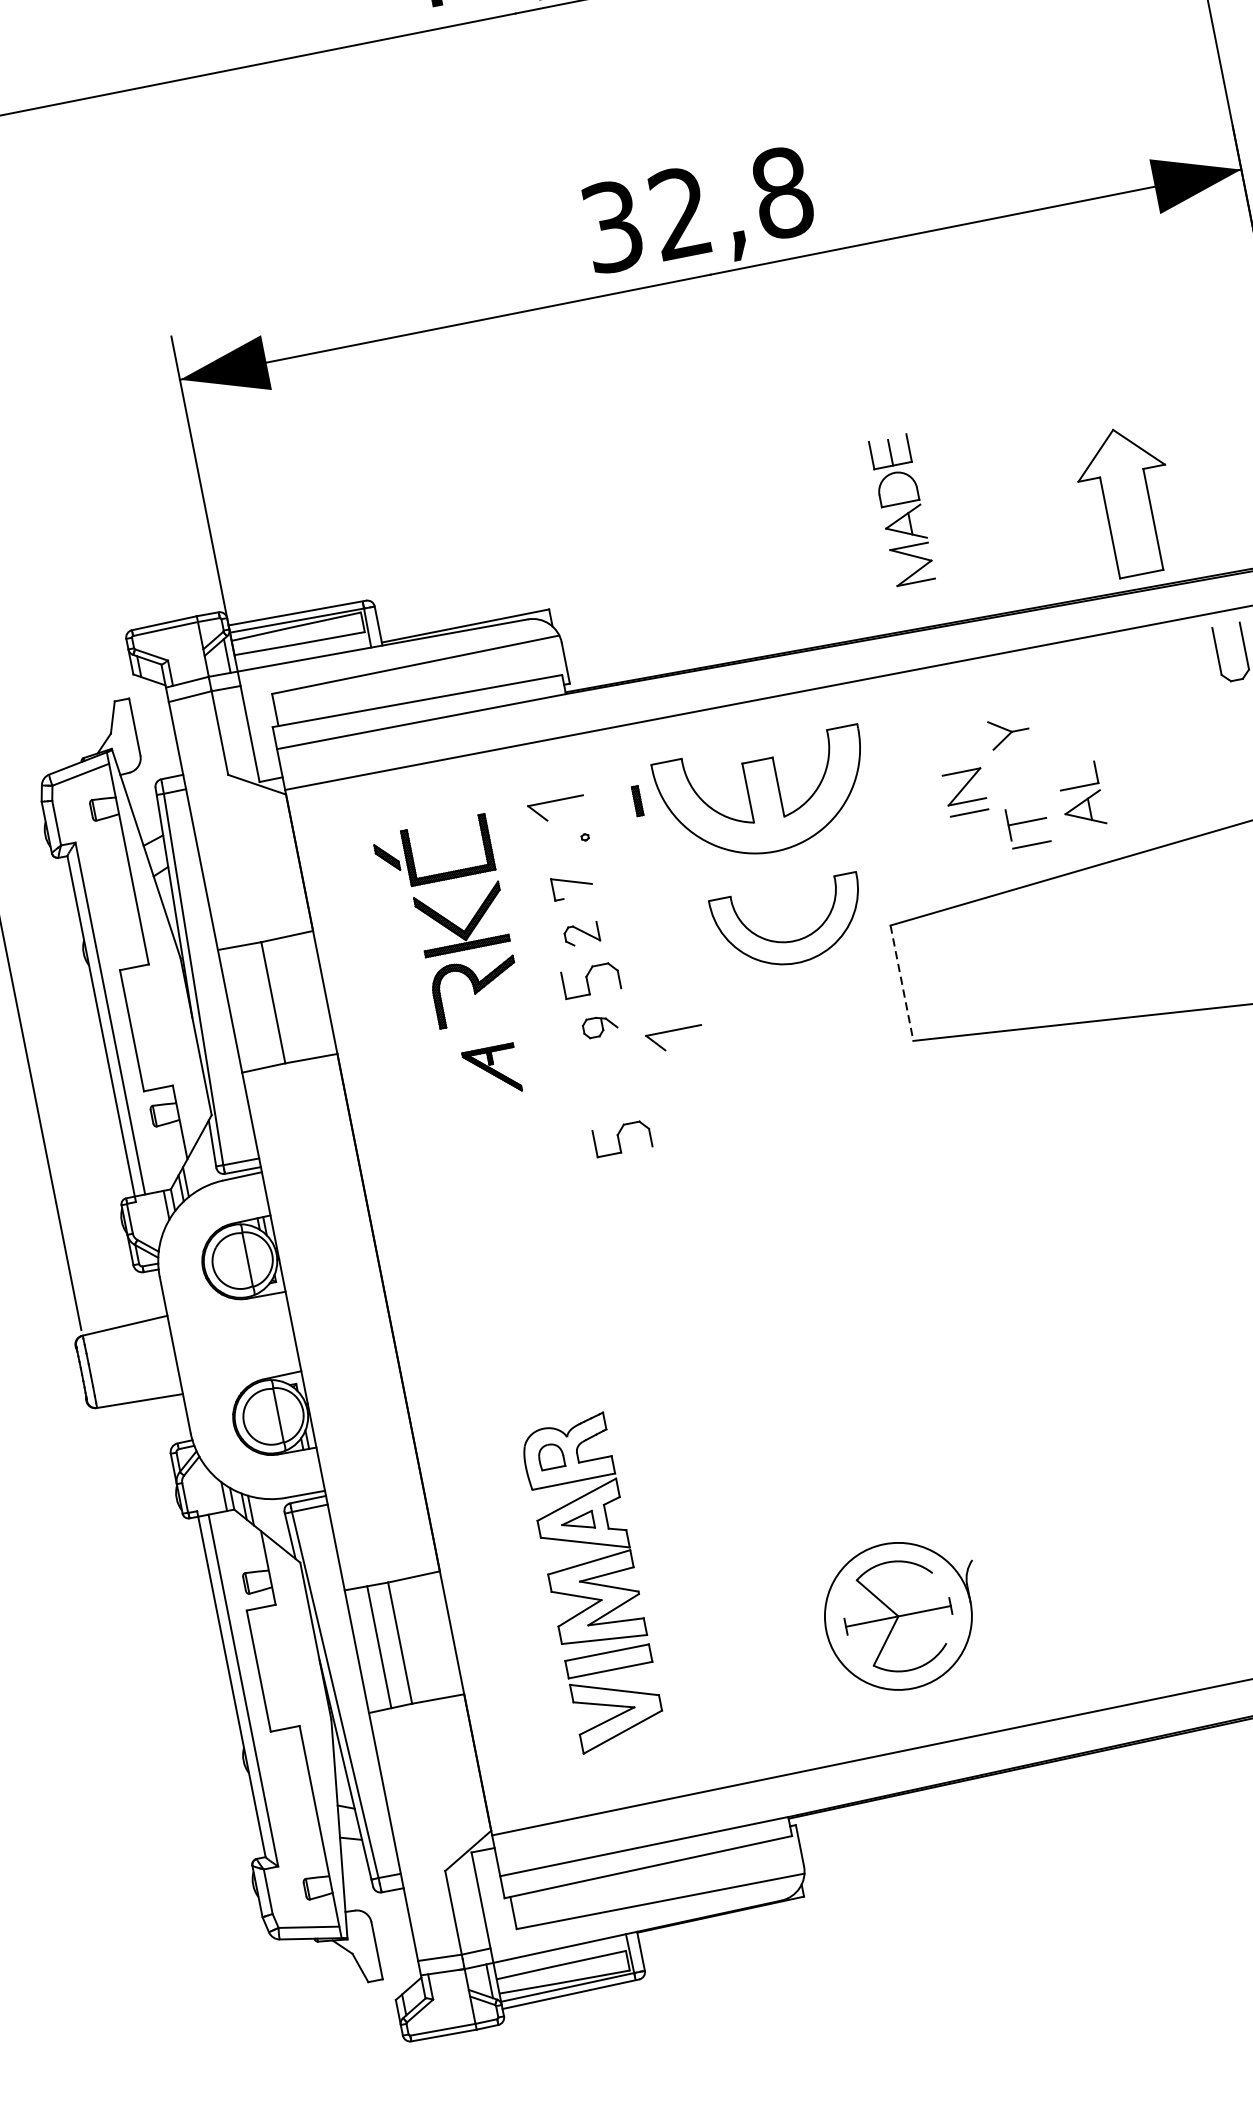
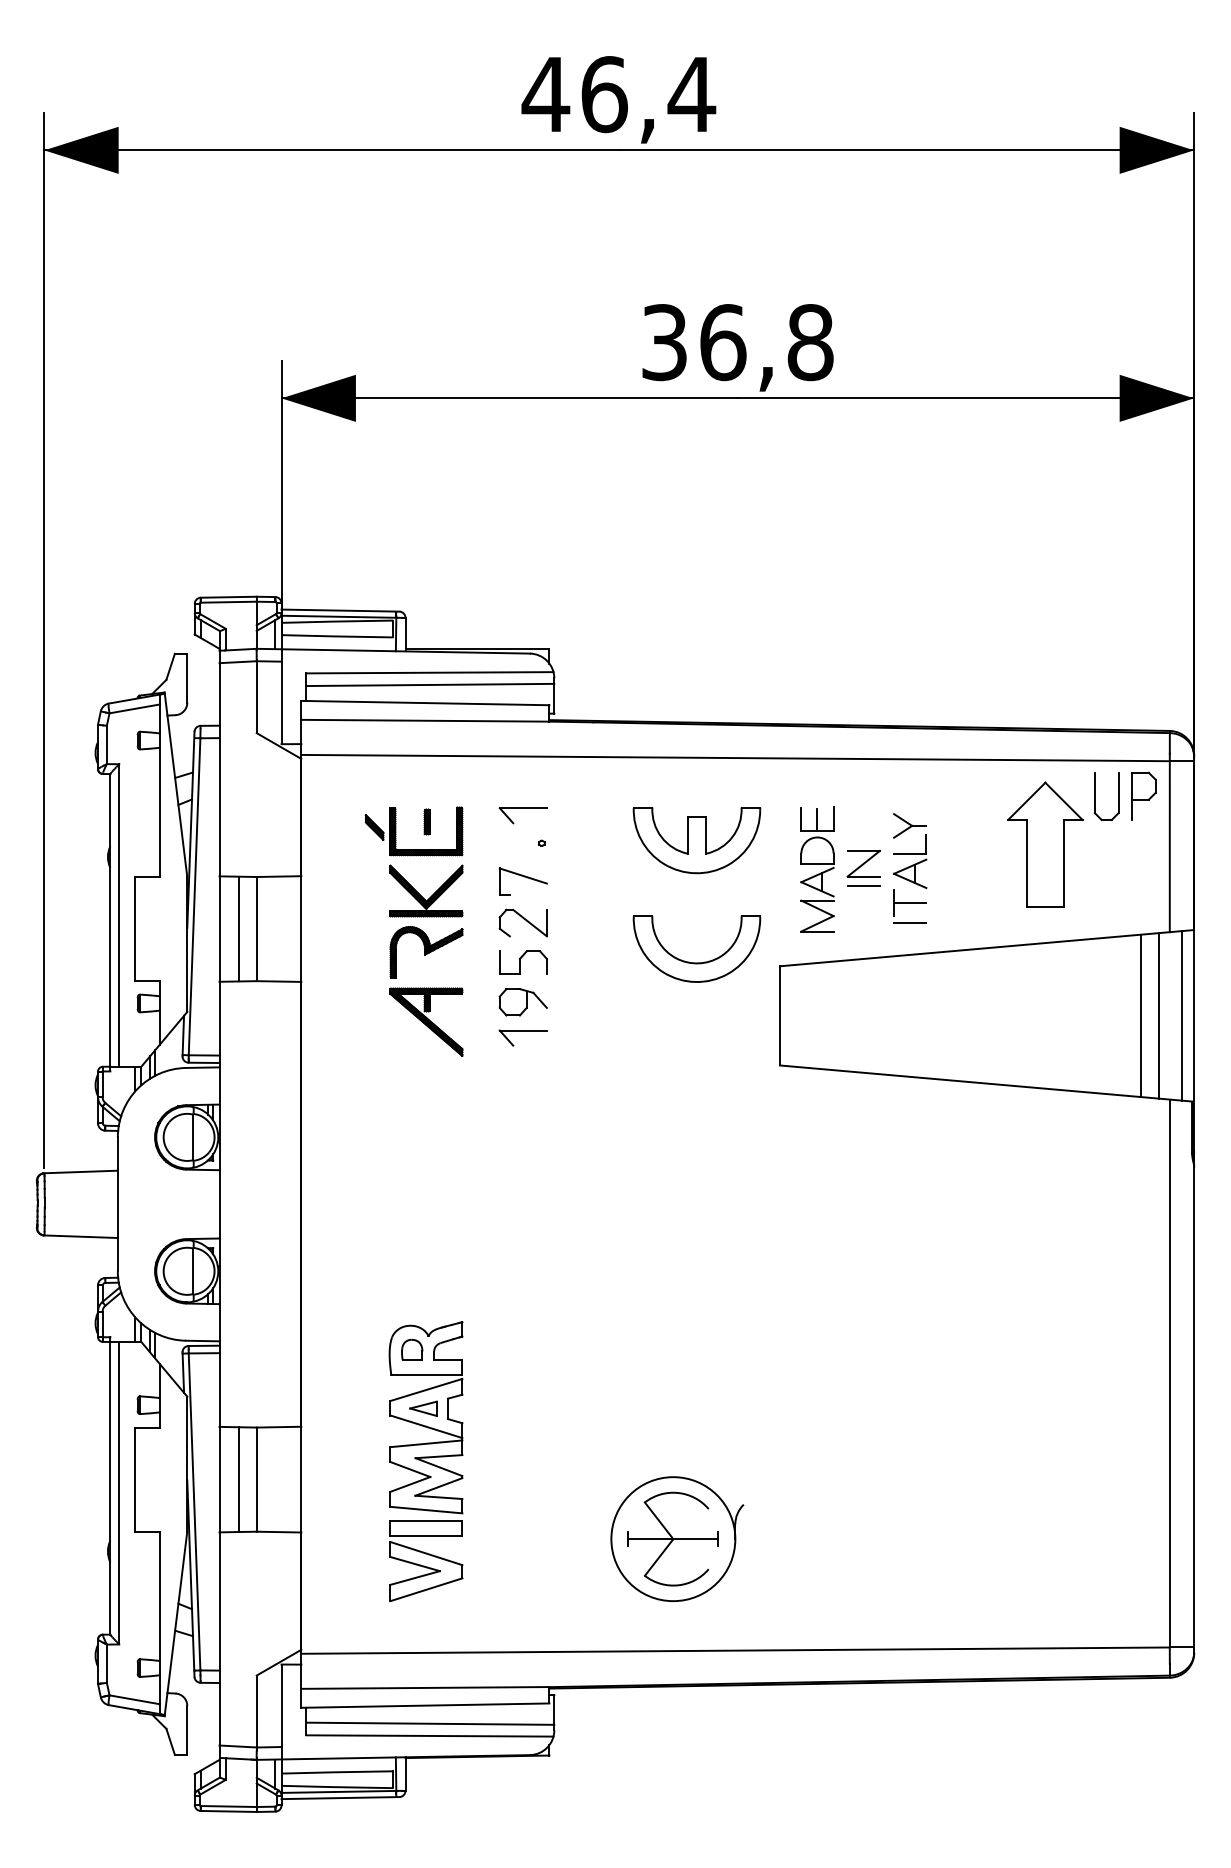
text: (681, 213) -> (723, 342), 32,8 -> 36,8
part: (1127, 501) -> (1045, 844), moved
part: (901, 510) -> (817, 869), moved
line: (419, 678) -> (430, 684), added
part: (1081, 796) -> (910, 861), moved
part: (764, 798) -> (696, 840), size x0.71
part: (636, 800) -> (426, 821), moved
part: (571, 886) -> (522, 881), size x1.43
part: (580, 933) -> (522, 922), size x1.67
line: (902, 982) -> (780, 1015), dashed -> solid
line: (252, 1006) -> (238, 928), added
part: (599, 1026) -> (522, 1002), size x1.67
part: (674, 1038) -> (522, 1037), moved
part: (492, 1071) -> (426, 1021), size x1.67
part: (622, 1138) -> (523, 1098), removed
line: (658, 1886) -> (430, 1723), added

